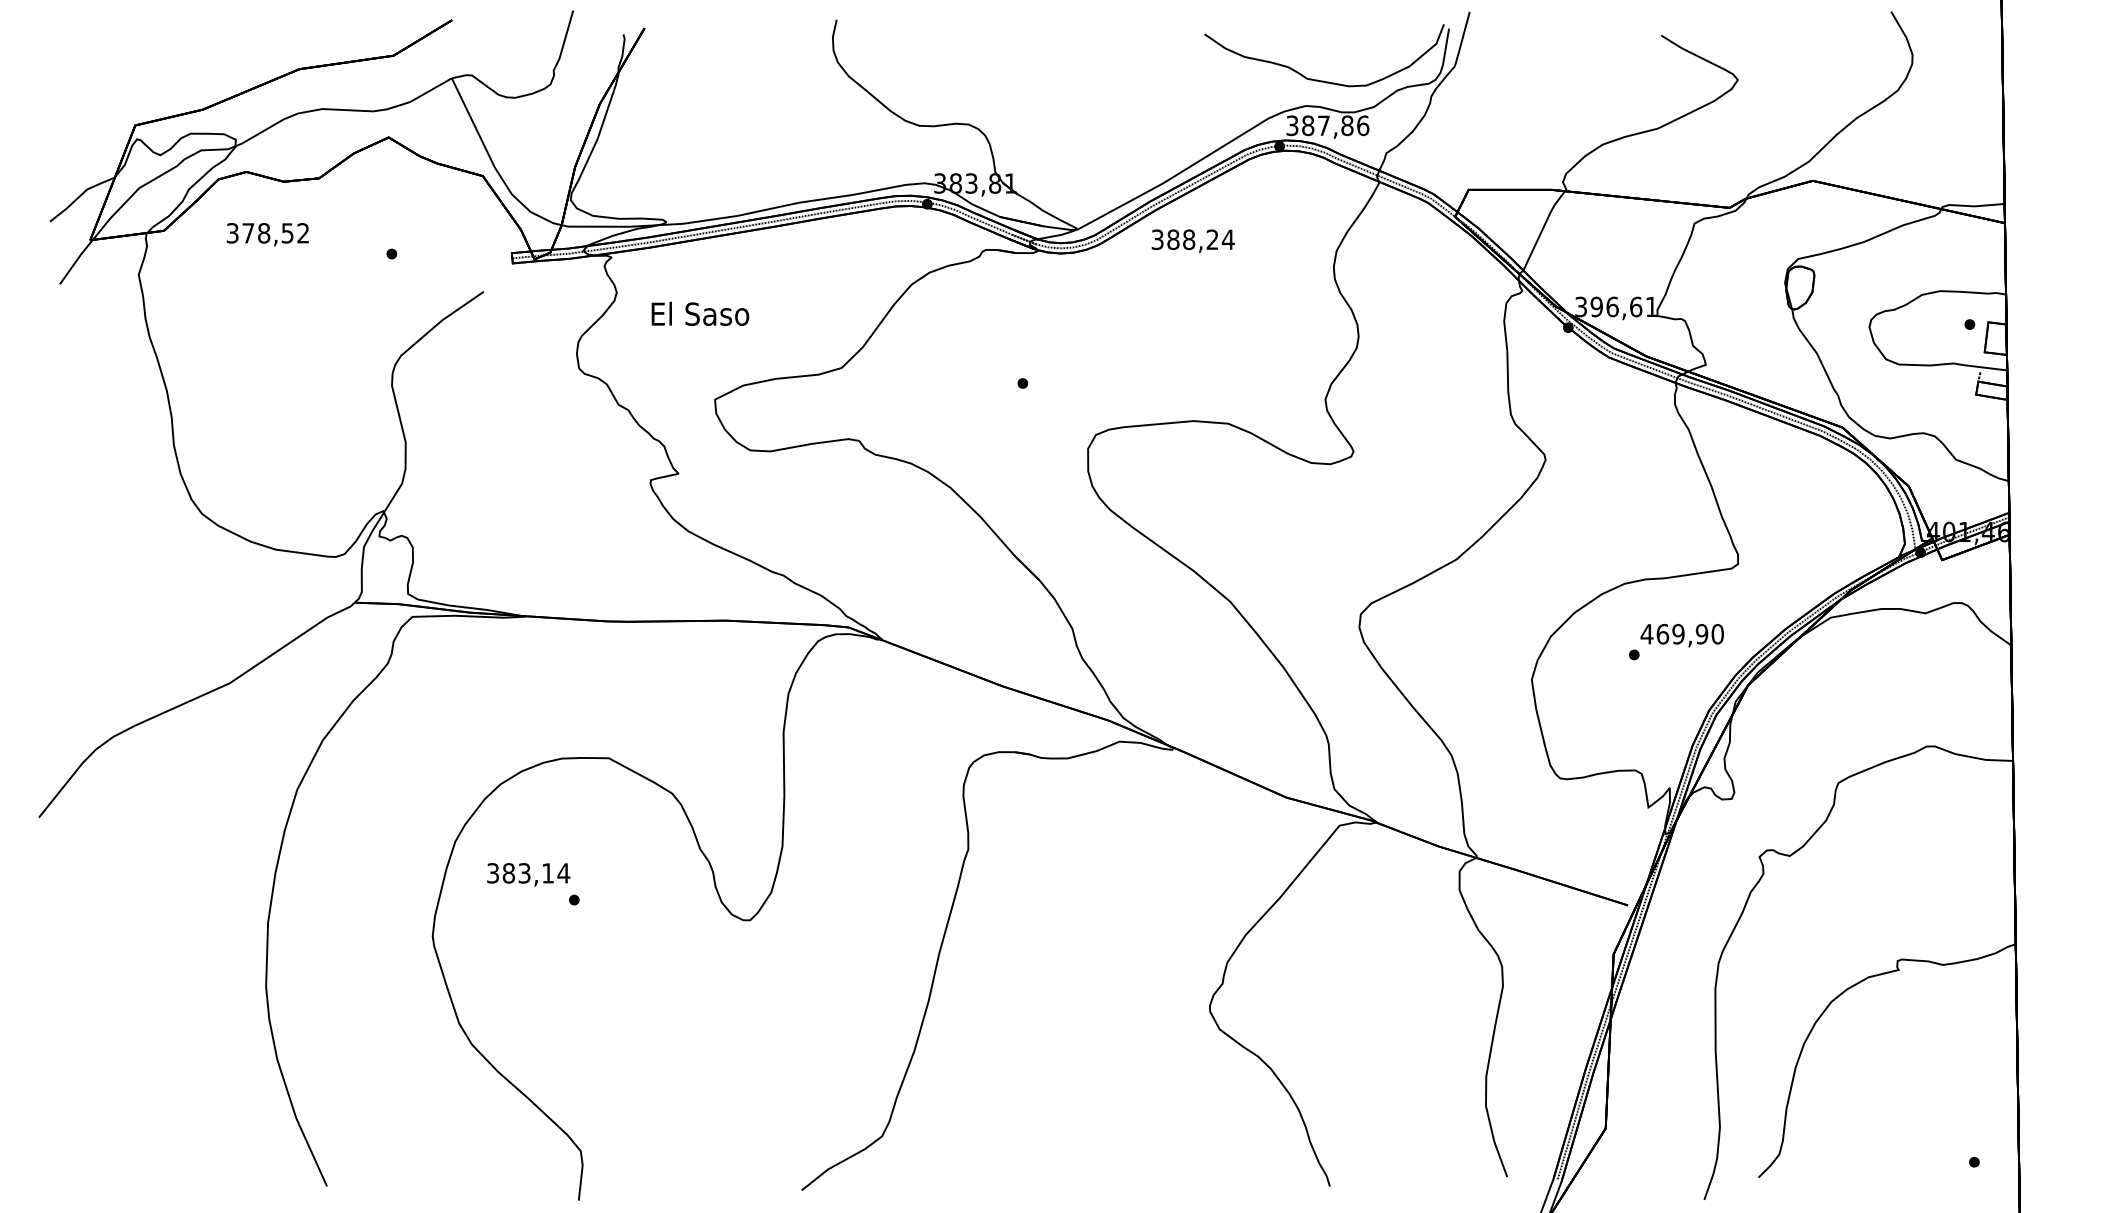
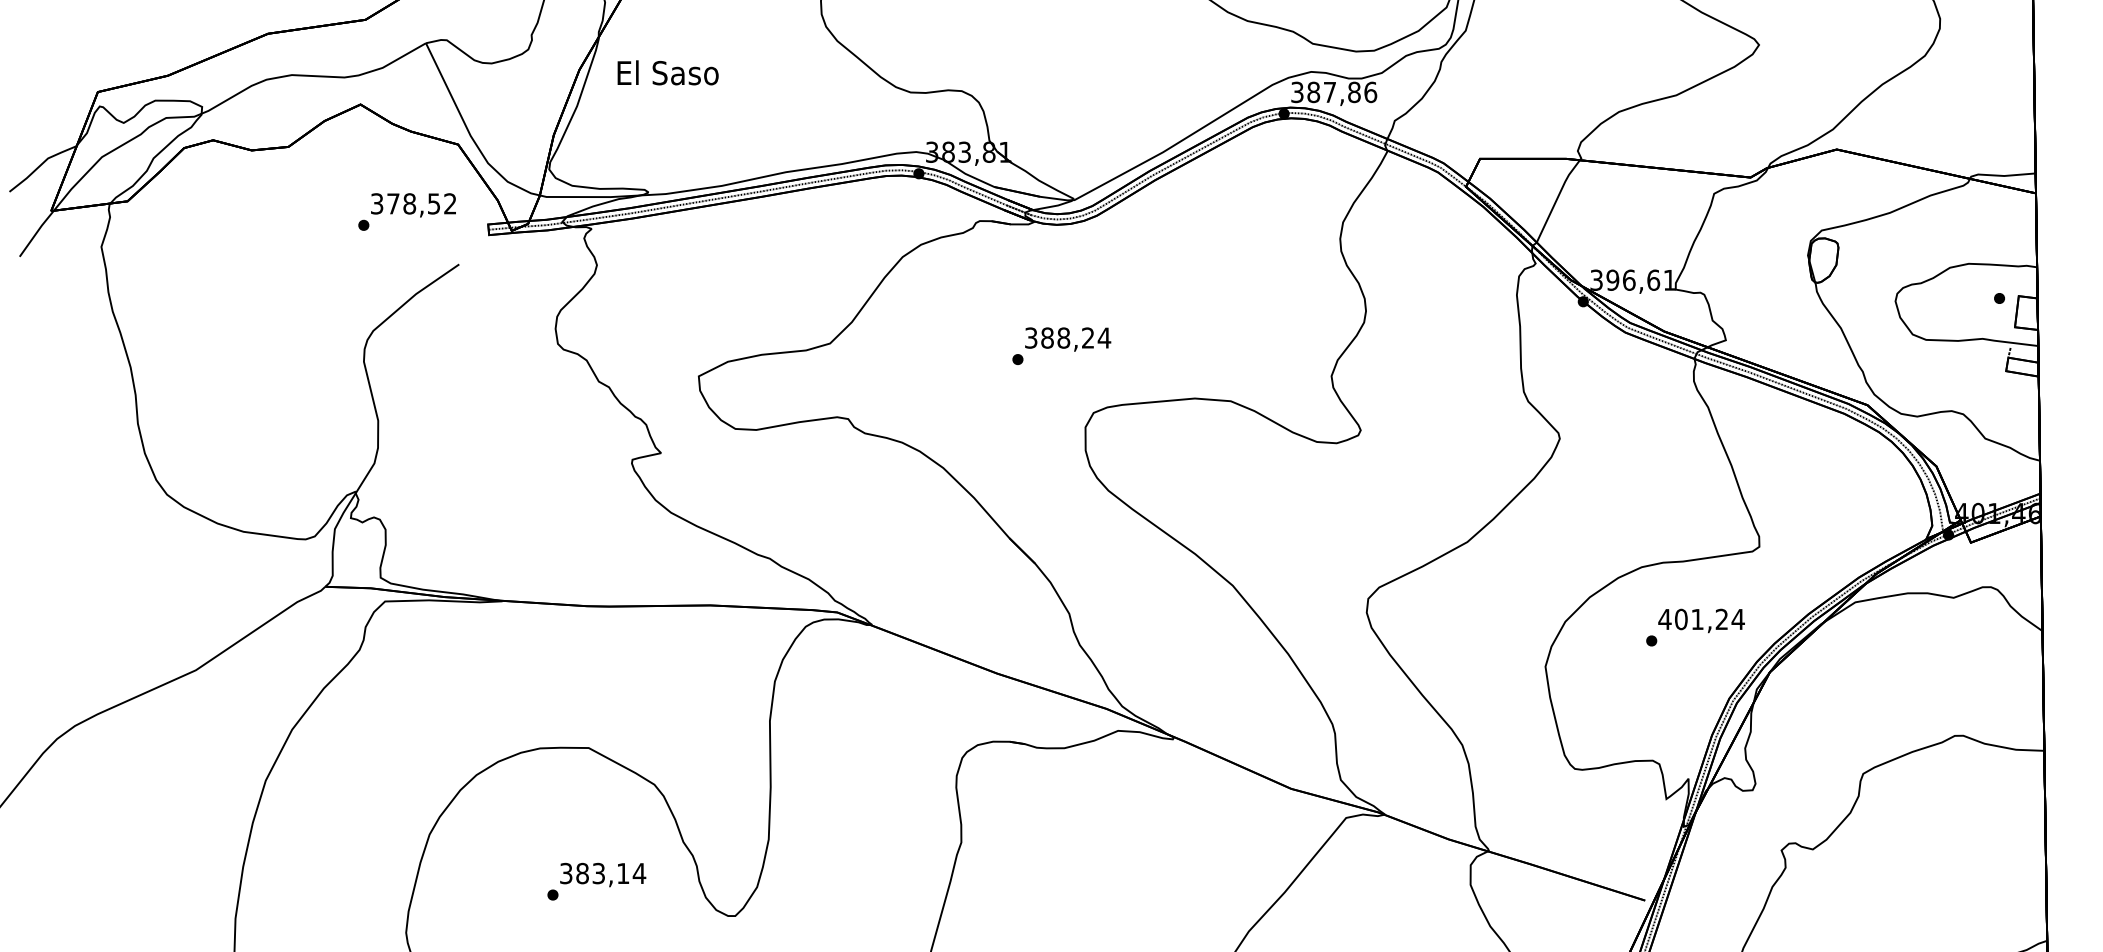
text: (267, 234) -> (413, 205), moved
text: (1192, 240) -> (1067, 338), moved
text: (700, 313) -> (668, 72), moved
text: (1690, 633) -> (1710, 618), 469,90 -> 401,24
text: (528, 874) -> (602, 874), moved

